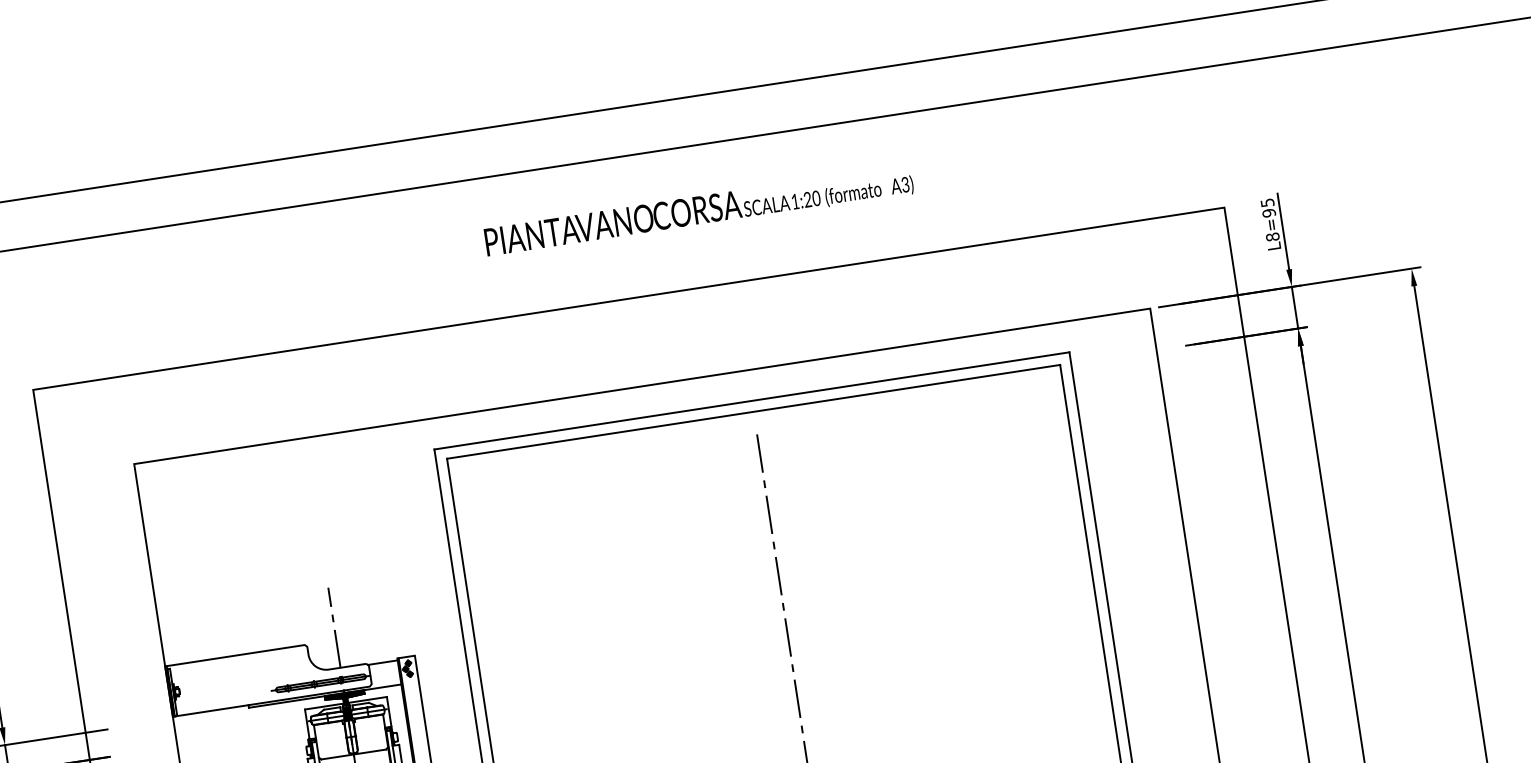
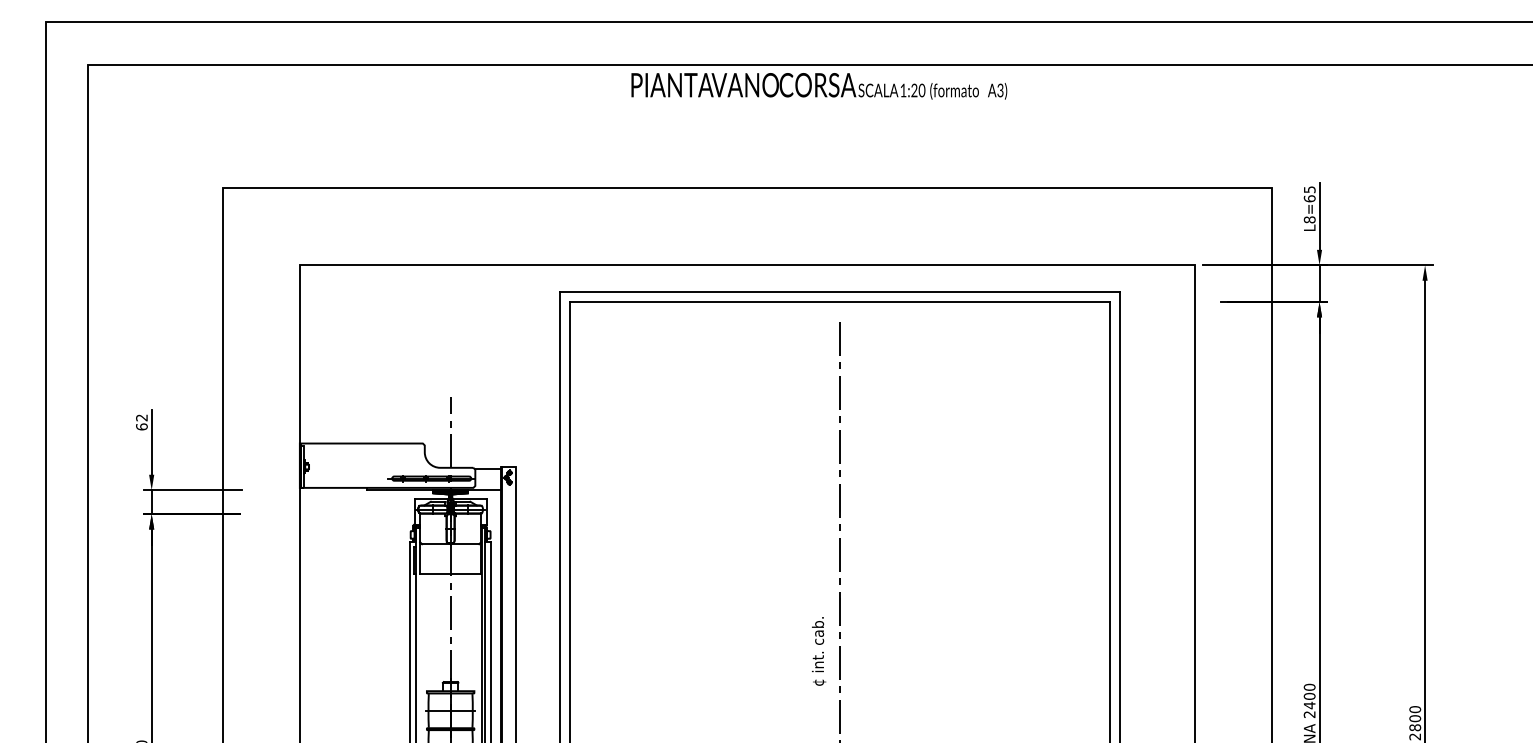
text: (699, 211) -> (819, 86), moved
text: (1268, 212) -> (1309, 198), L8=95 -> L8=65

